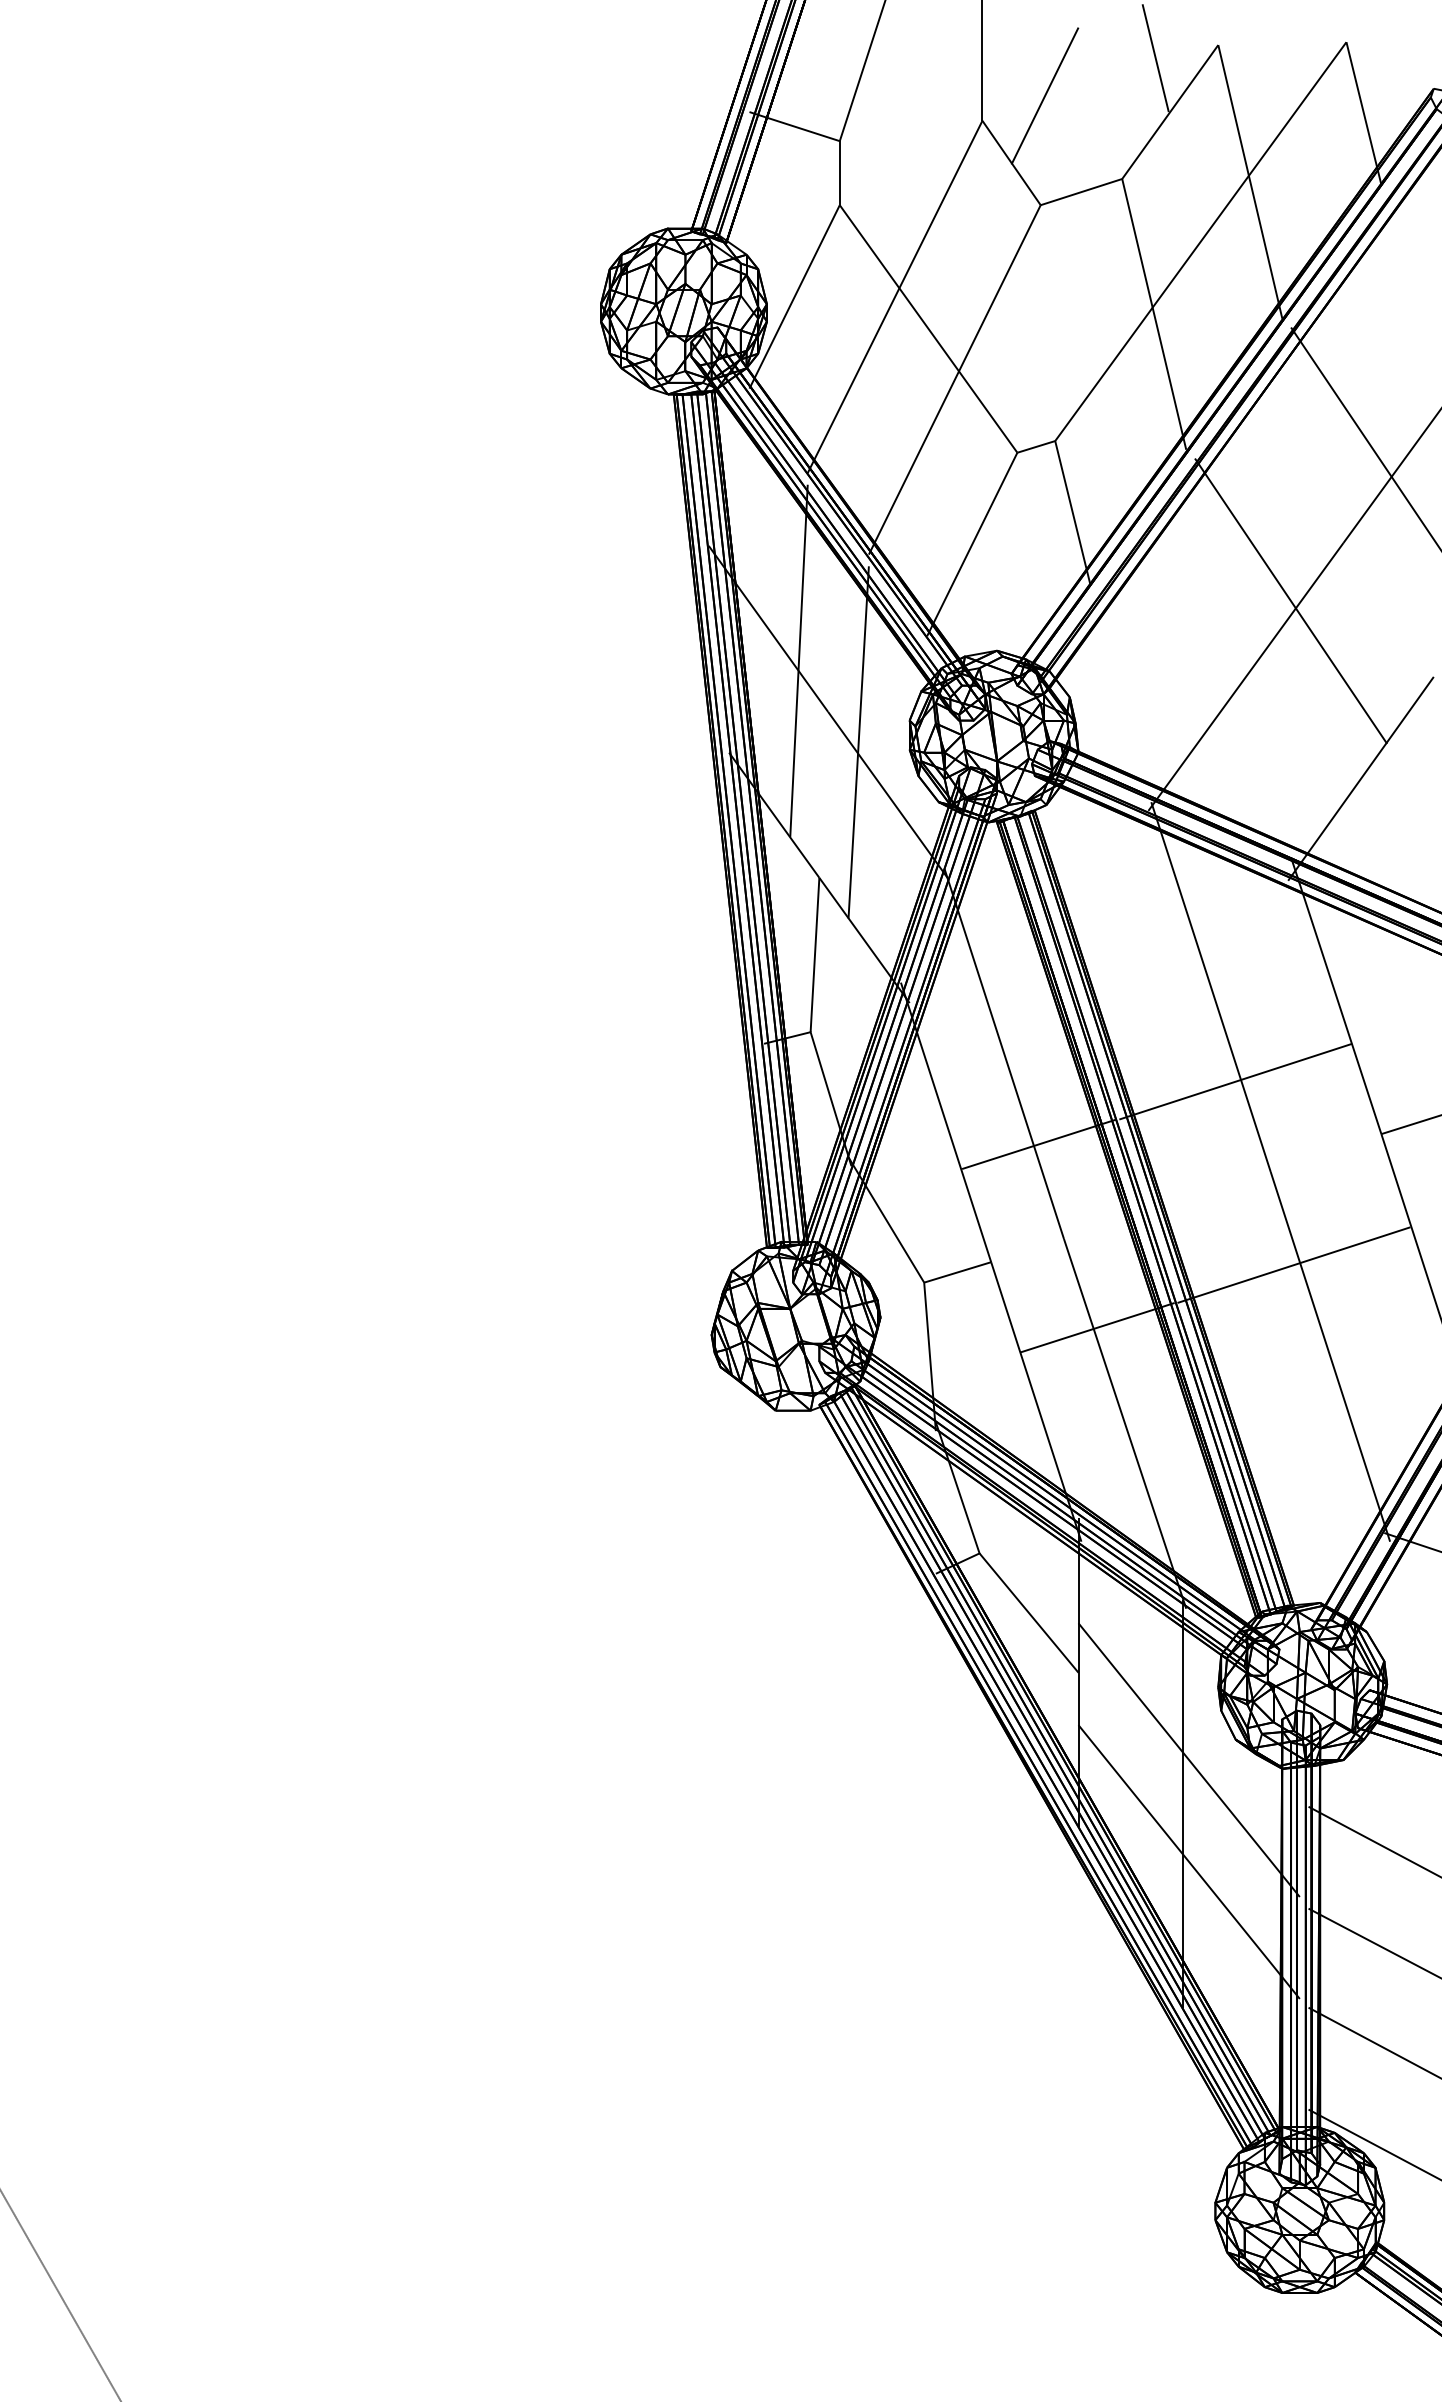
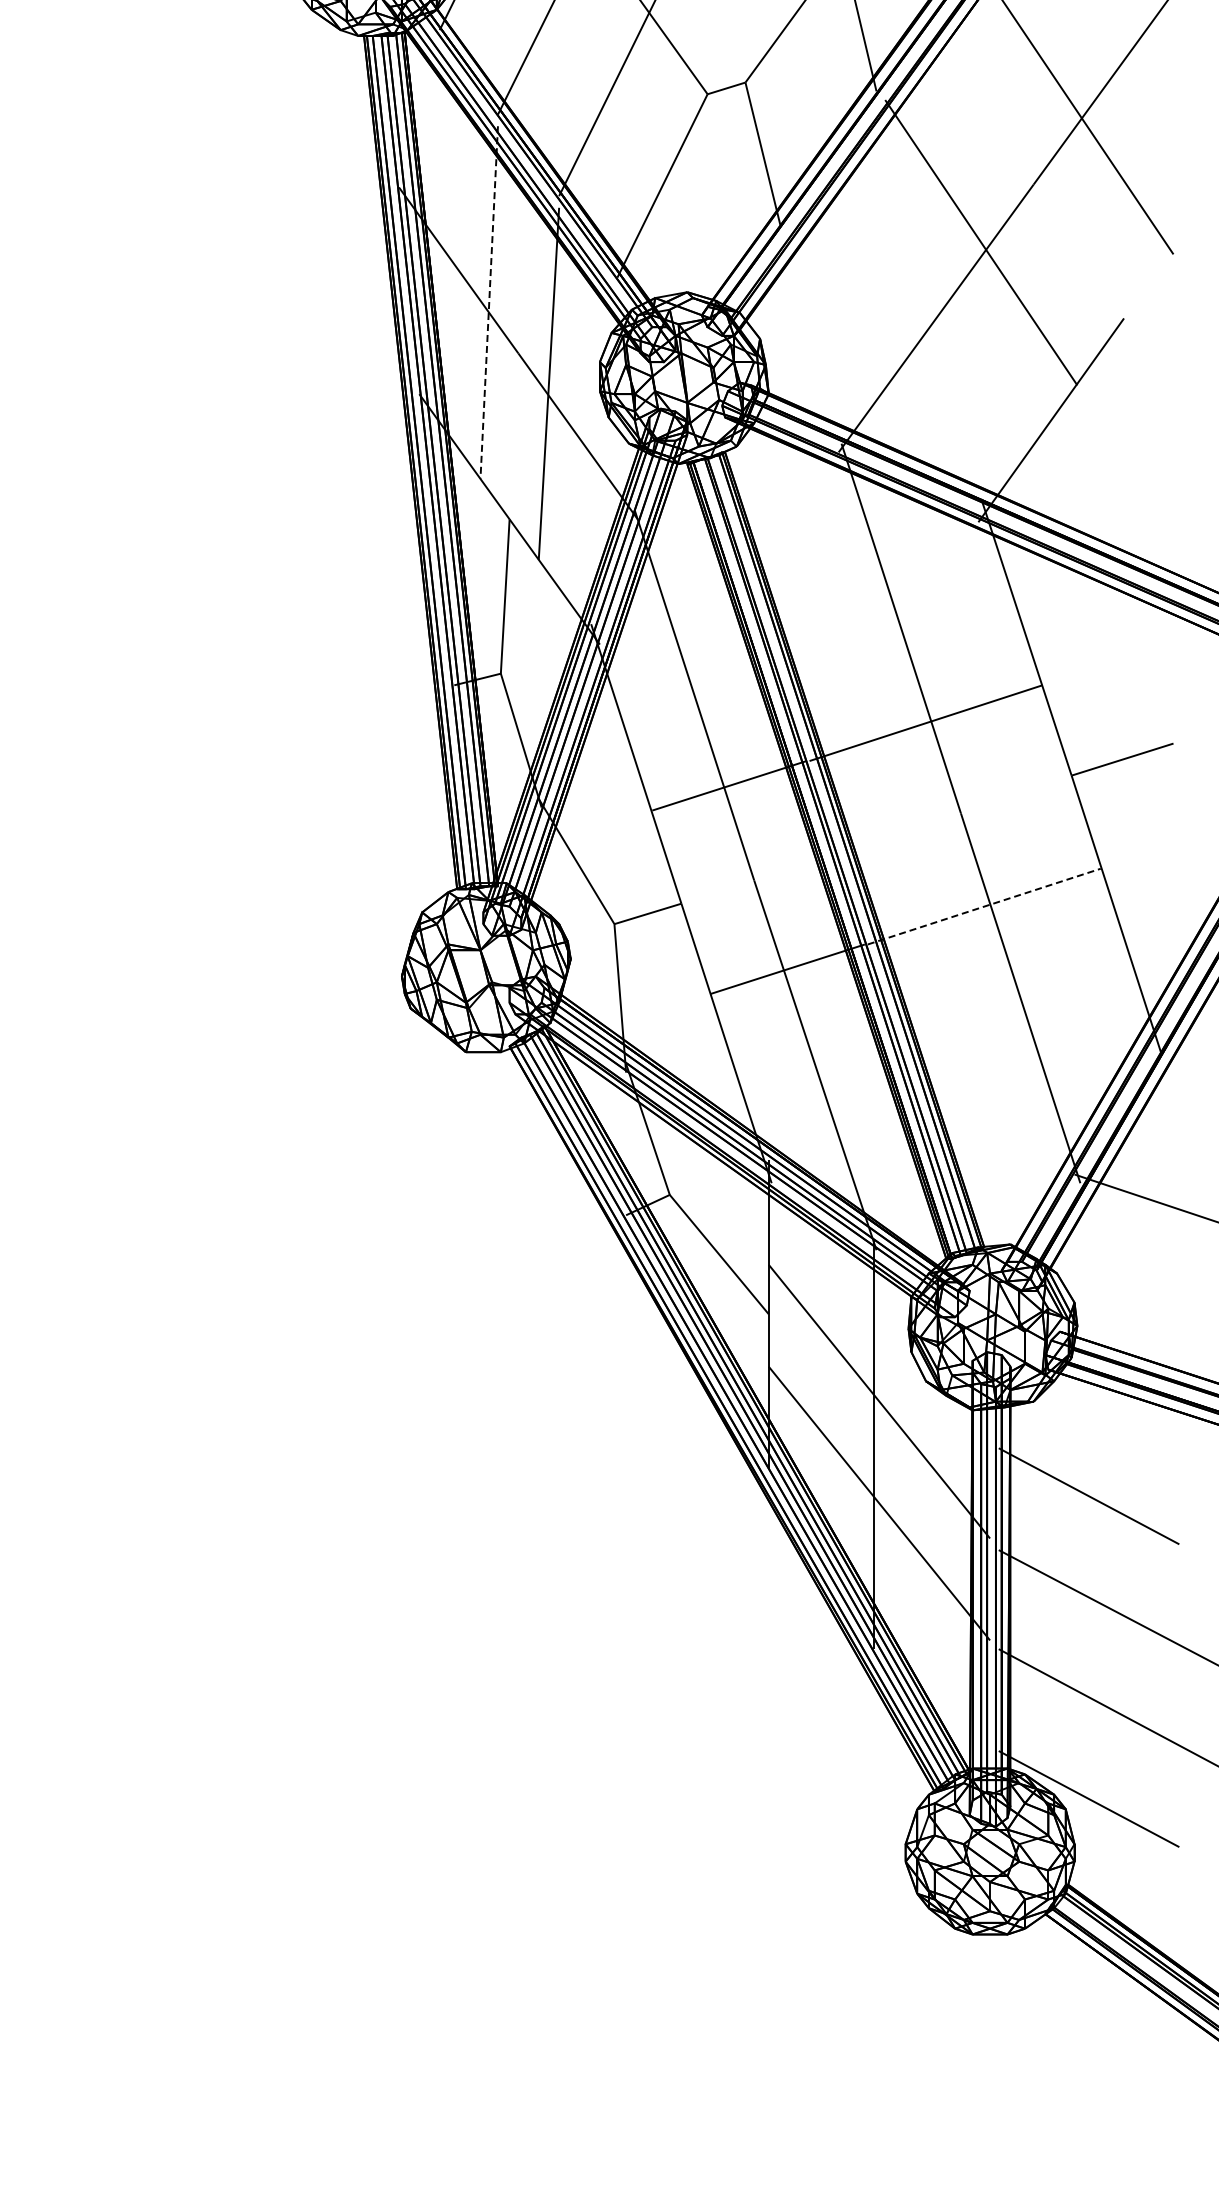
line: (798, 661) -> (488, 303), solid -> dashed
line: (1294, 1264) -> (984, 906), solid -> dashed

